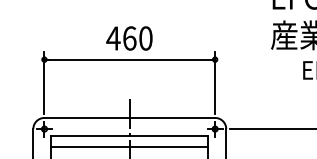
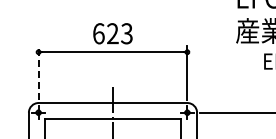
text: (129, 38) -> (112, 33), 460 -> 623
line: (44, 82) -> (38, 72), solid -> dashed
line: (129, 147) -> (112, 128), removed

